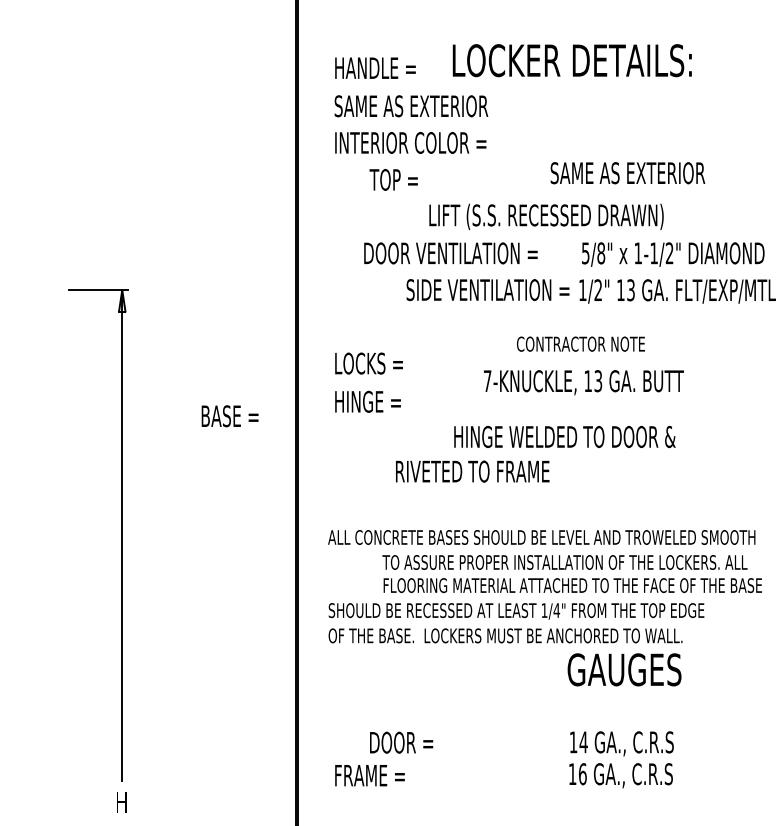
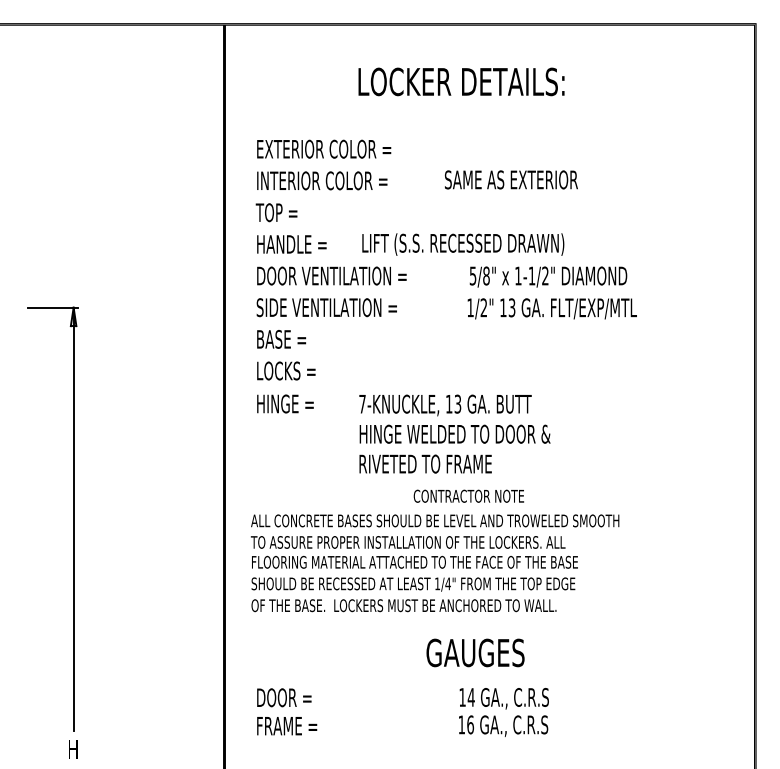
text: (572, 60) -> (461, 81), moved
text: (375, 68) -> (291, 244), moved
text: (412, 105) -> (323, 148), SAME AS EXTERIOR -> EXTERIOR COLOR =
text: (627, 172) -> (511, 179), moved
text: (393, 179) -> (276, 212), moved
text: (546, 216) -> (463, 244), moved
text: (450, 252) -> (331, 275), moved
text: (487, 289) -> (326, 307), moved
text: (580, 343) -> (468, 495), moved
text: (583, 382) -> (445, 405), moved
text: (230, 416) -> (281, 339), moved
text: (472, 470) -> (425, 463), moved
text: (571, 574) -> (413, 552), moved
text: (624, 669) -> (475, 652), moved
text: (401, 742) -> (284, 697), moved

